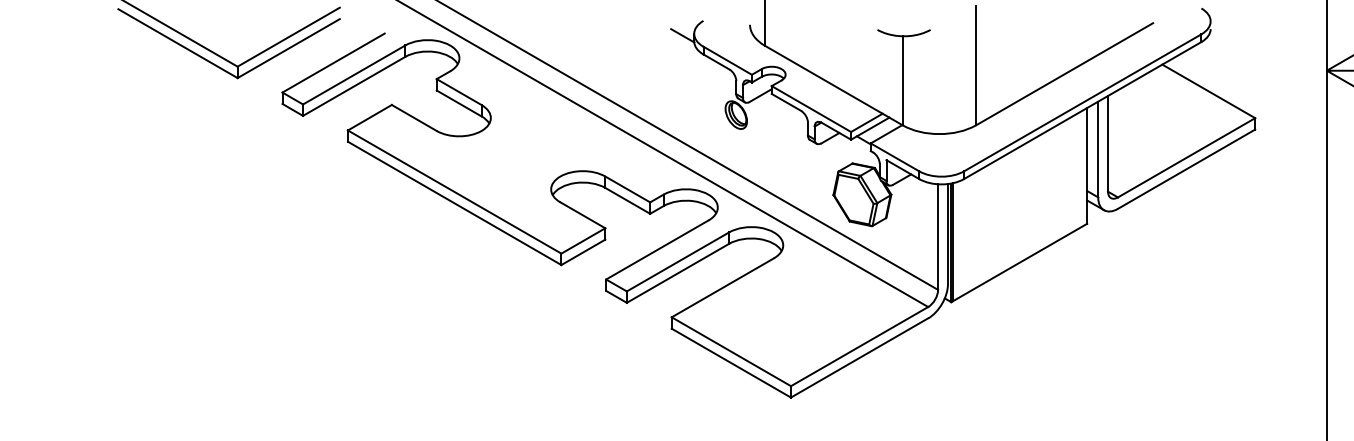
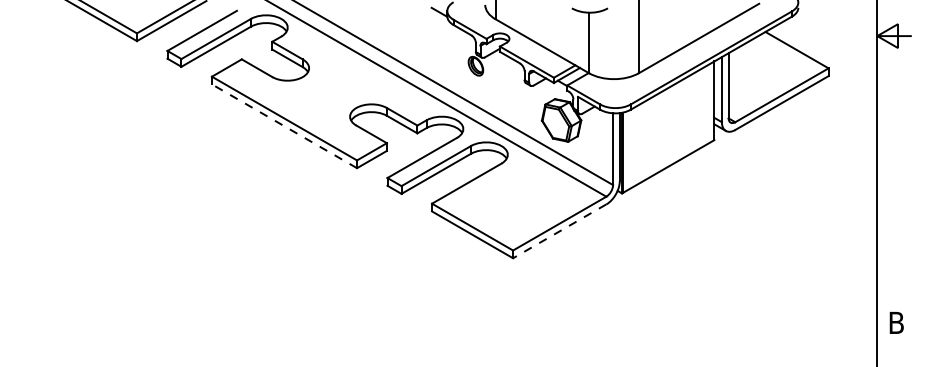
line: (454, 203) -> (284, 126), solid -> dashed
line: (859, 358) -> (559, 231), solid -> dashed

